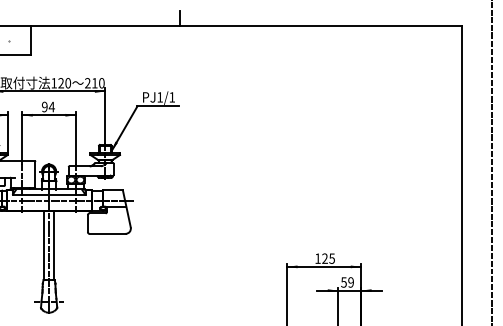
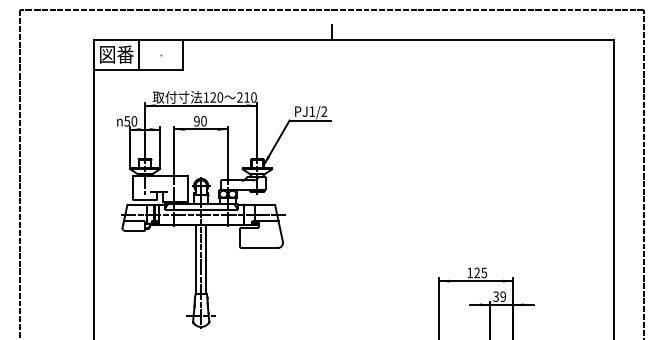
text: (172, 97) -> (324, 111), PJ1/1 -> PJ1/2
text: (51, 107) -> (203, 121), 94 -> 90
text: (343, 282) -> (495, 296), 59 -> 39

